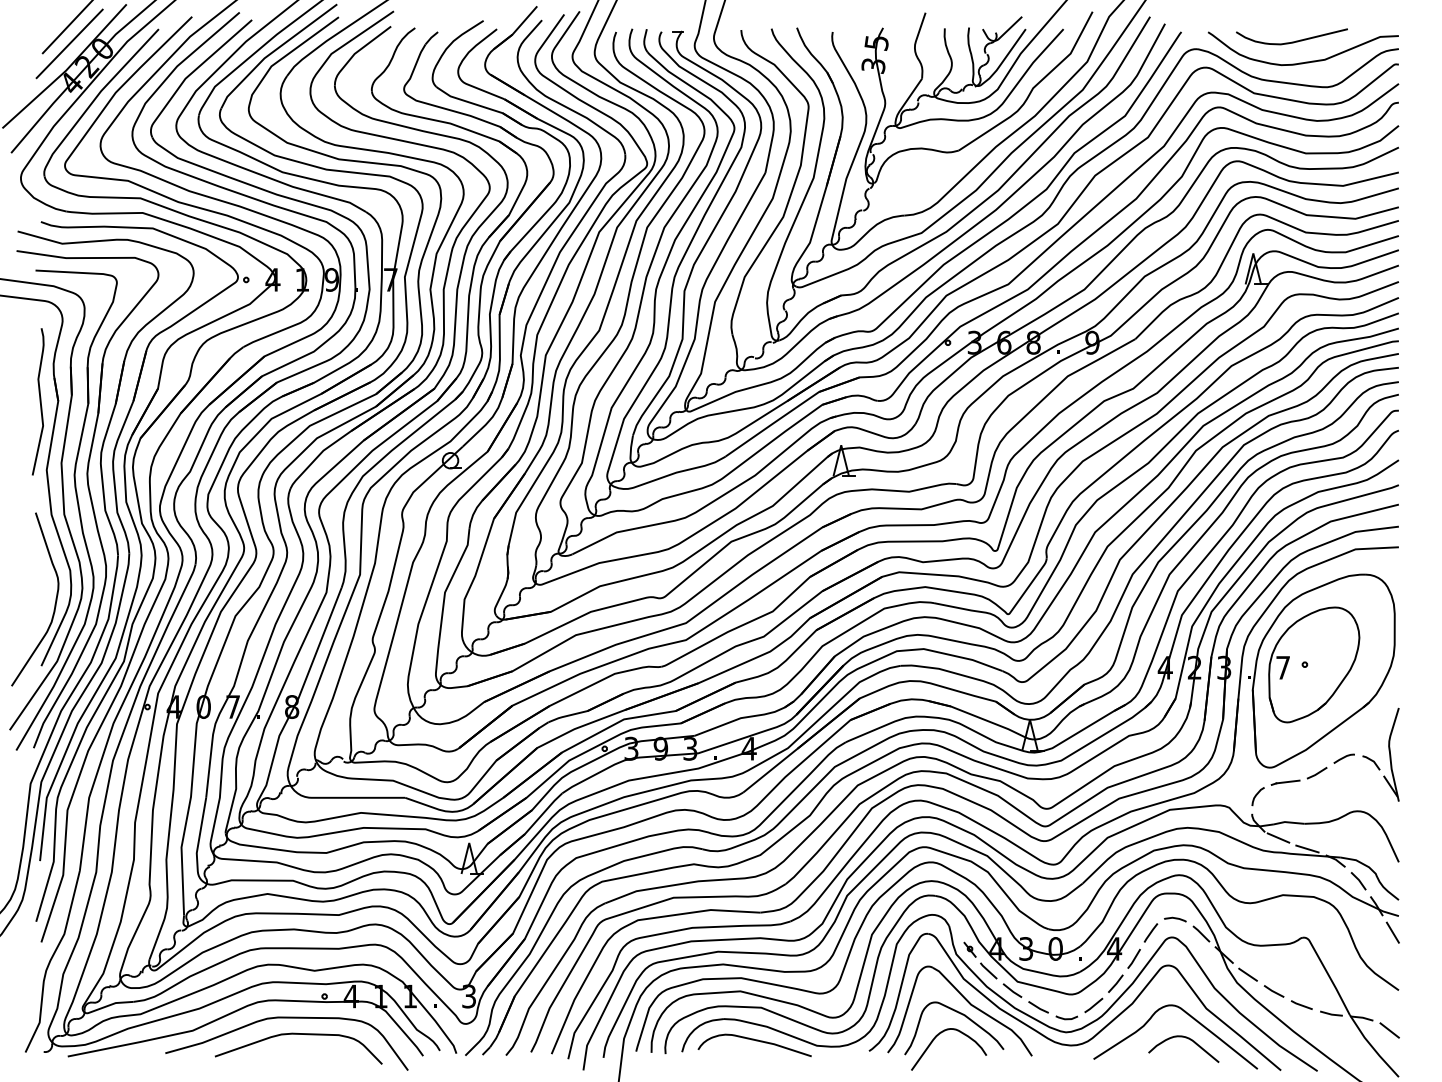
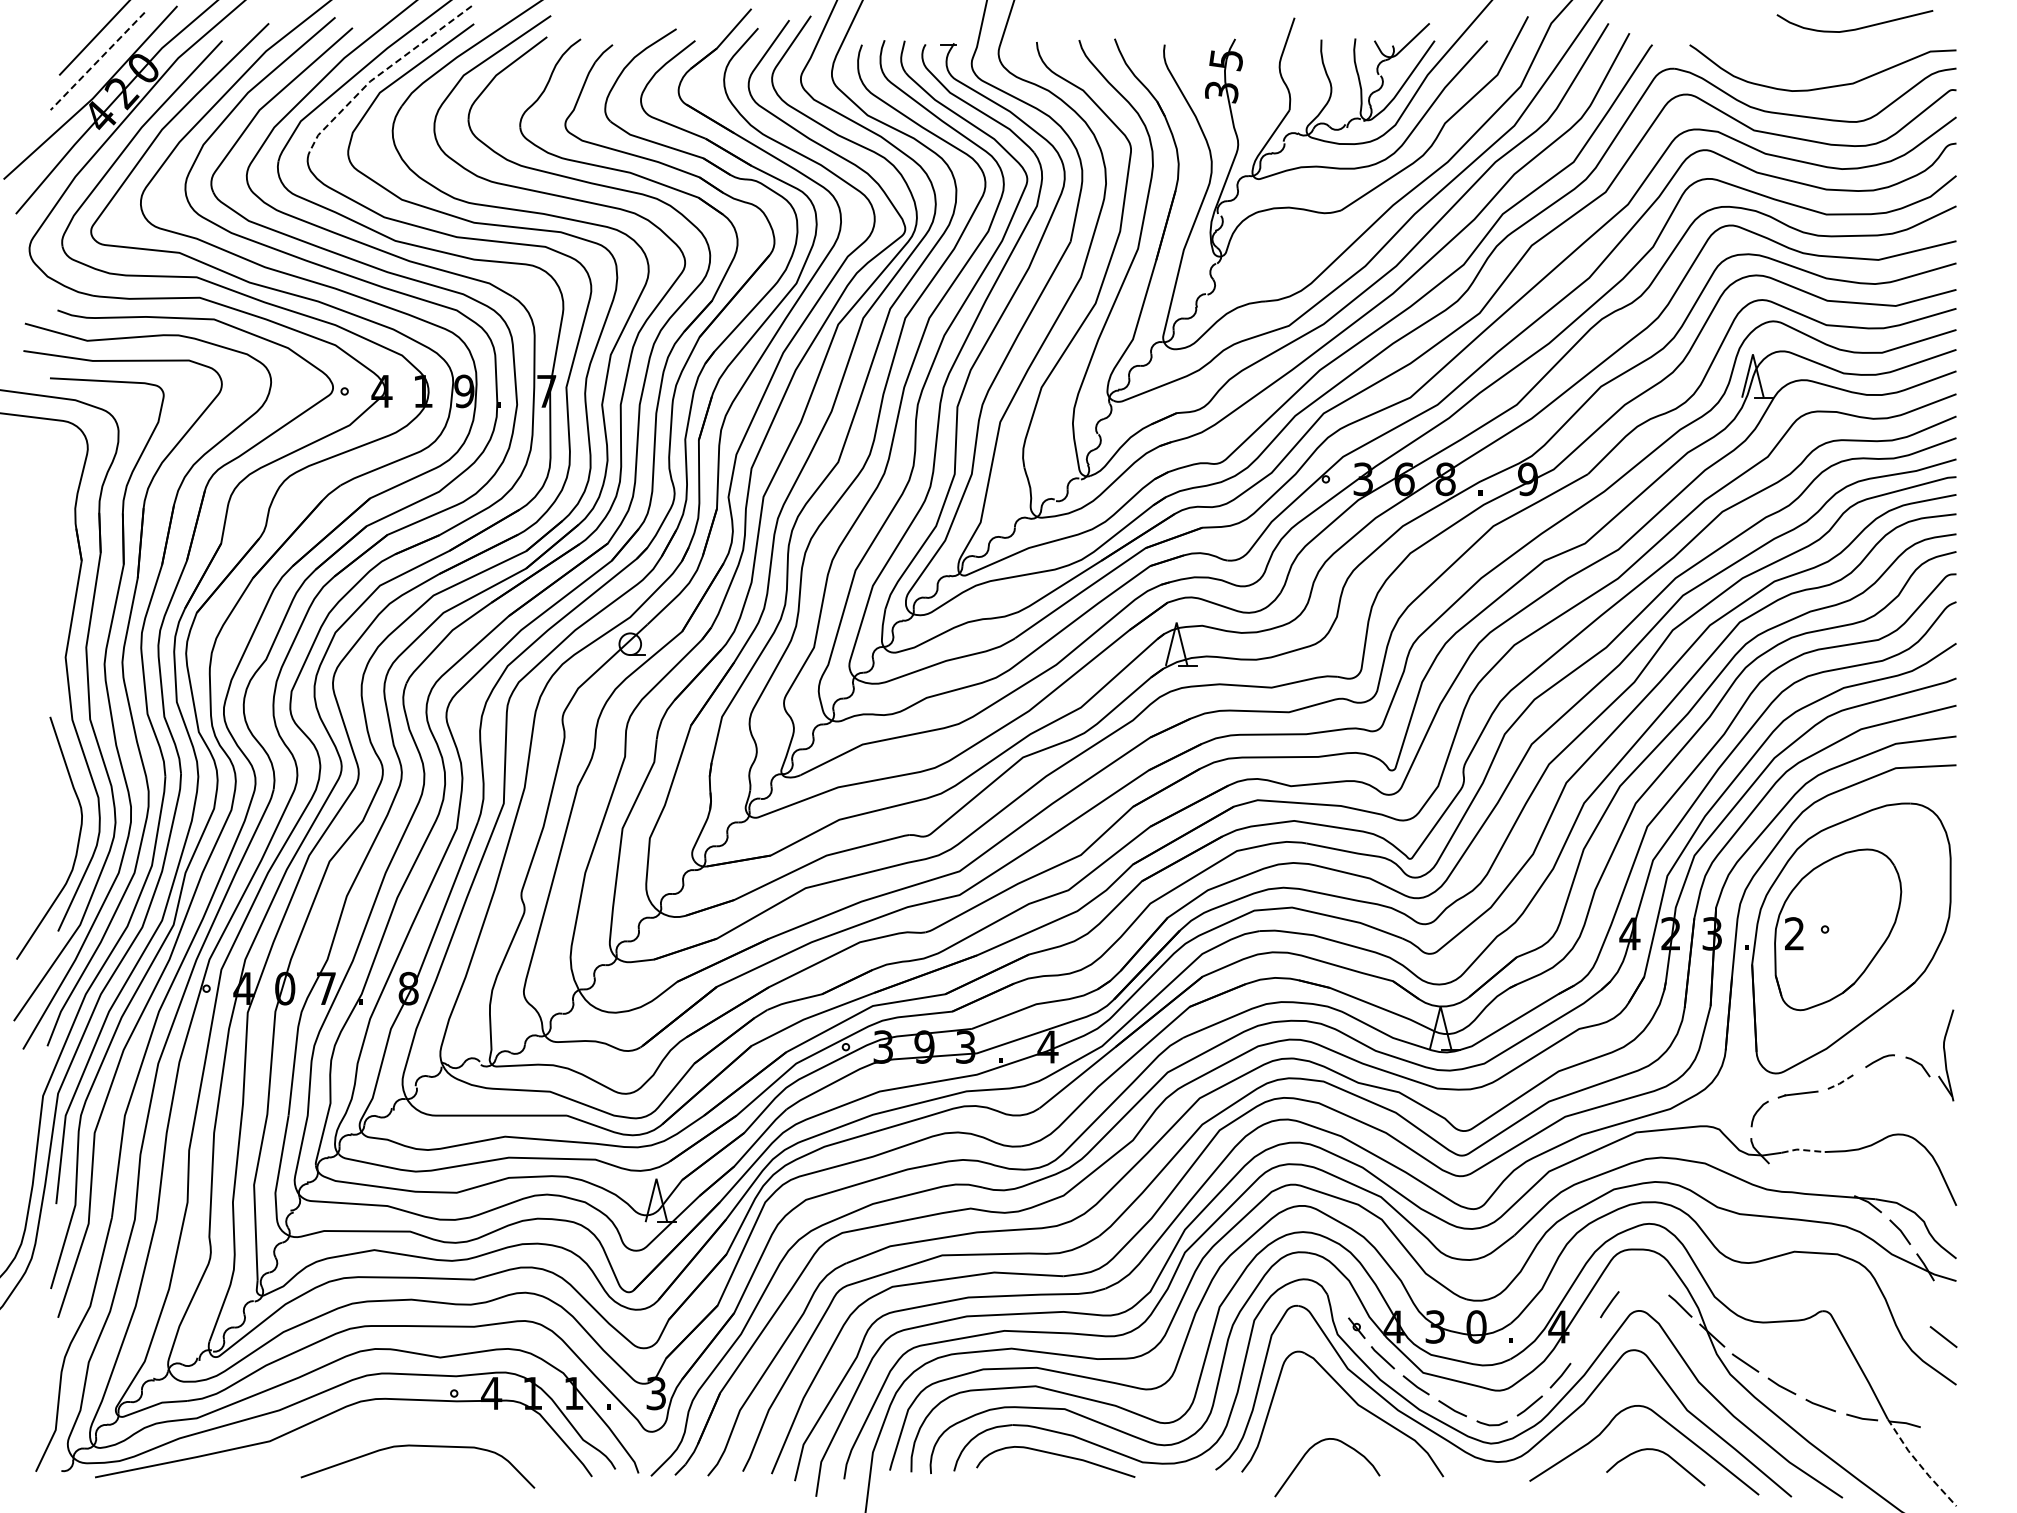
curve: (1291, 41) -> (1854, 28), moved
line: (69, 44) -> (97, 61), solid -> dashed
line: (273, 51) -> (382, 72), solid -> dashed
curve: (40, 401) -> (56, 561), removed
text: (1283, 667) -> (1794, 933), 7 -> 2
part: (1391, 754) -> (1946, 1055), size x0.7
line: (1316, 774) -> (1841, 1082), solid -> dashed
line: (1288, 822) -> (1802, 1150), solid -> dashed
line: (1278, 837) -> (1788, 1171), removed
line: (1307, 849) -> (1828, 1187), removed
curve: (1175, 918) -> (1643, 1284), removed
line: (1392, 932) -> (1947, 1304), removed
line: (1134, 958) -> (1586, 1340), removed
curve: (961, 1014) -> (1344, 1418), removed
curve: (286, 1017) -> (401, 1423), removed
line: (1389, 1030) -> (1943, 1337), moved
line: (1372, 1047) -> (1919, 1464), solid -> dashed

